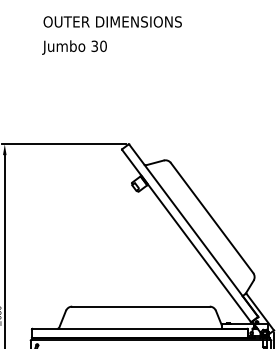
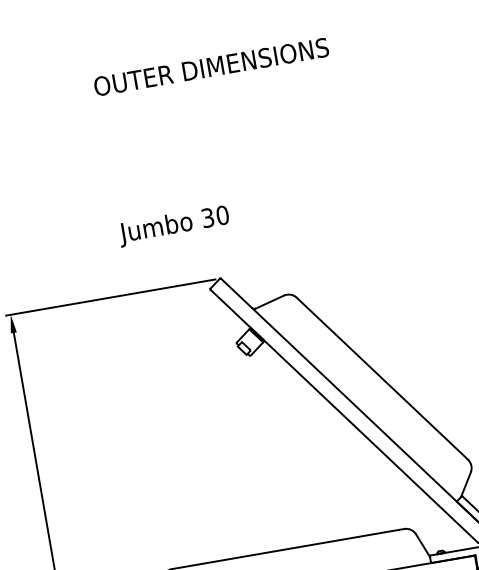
text: (112, 21) -> (210, 66), moved
text: (74, 47) -> (174, 225), moved

